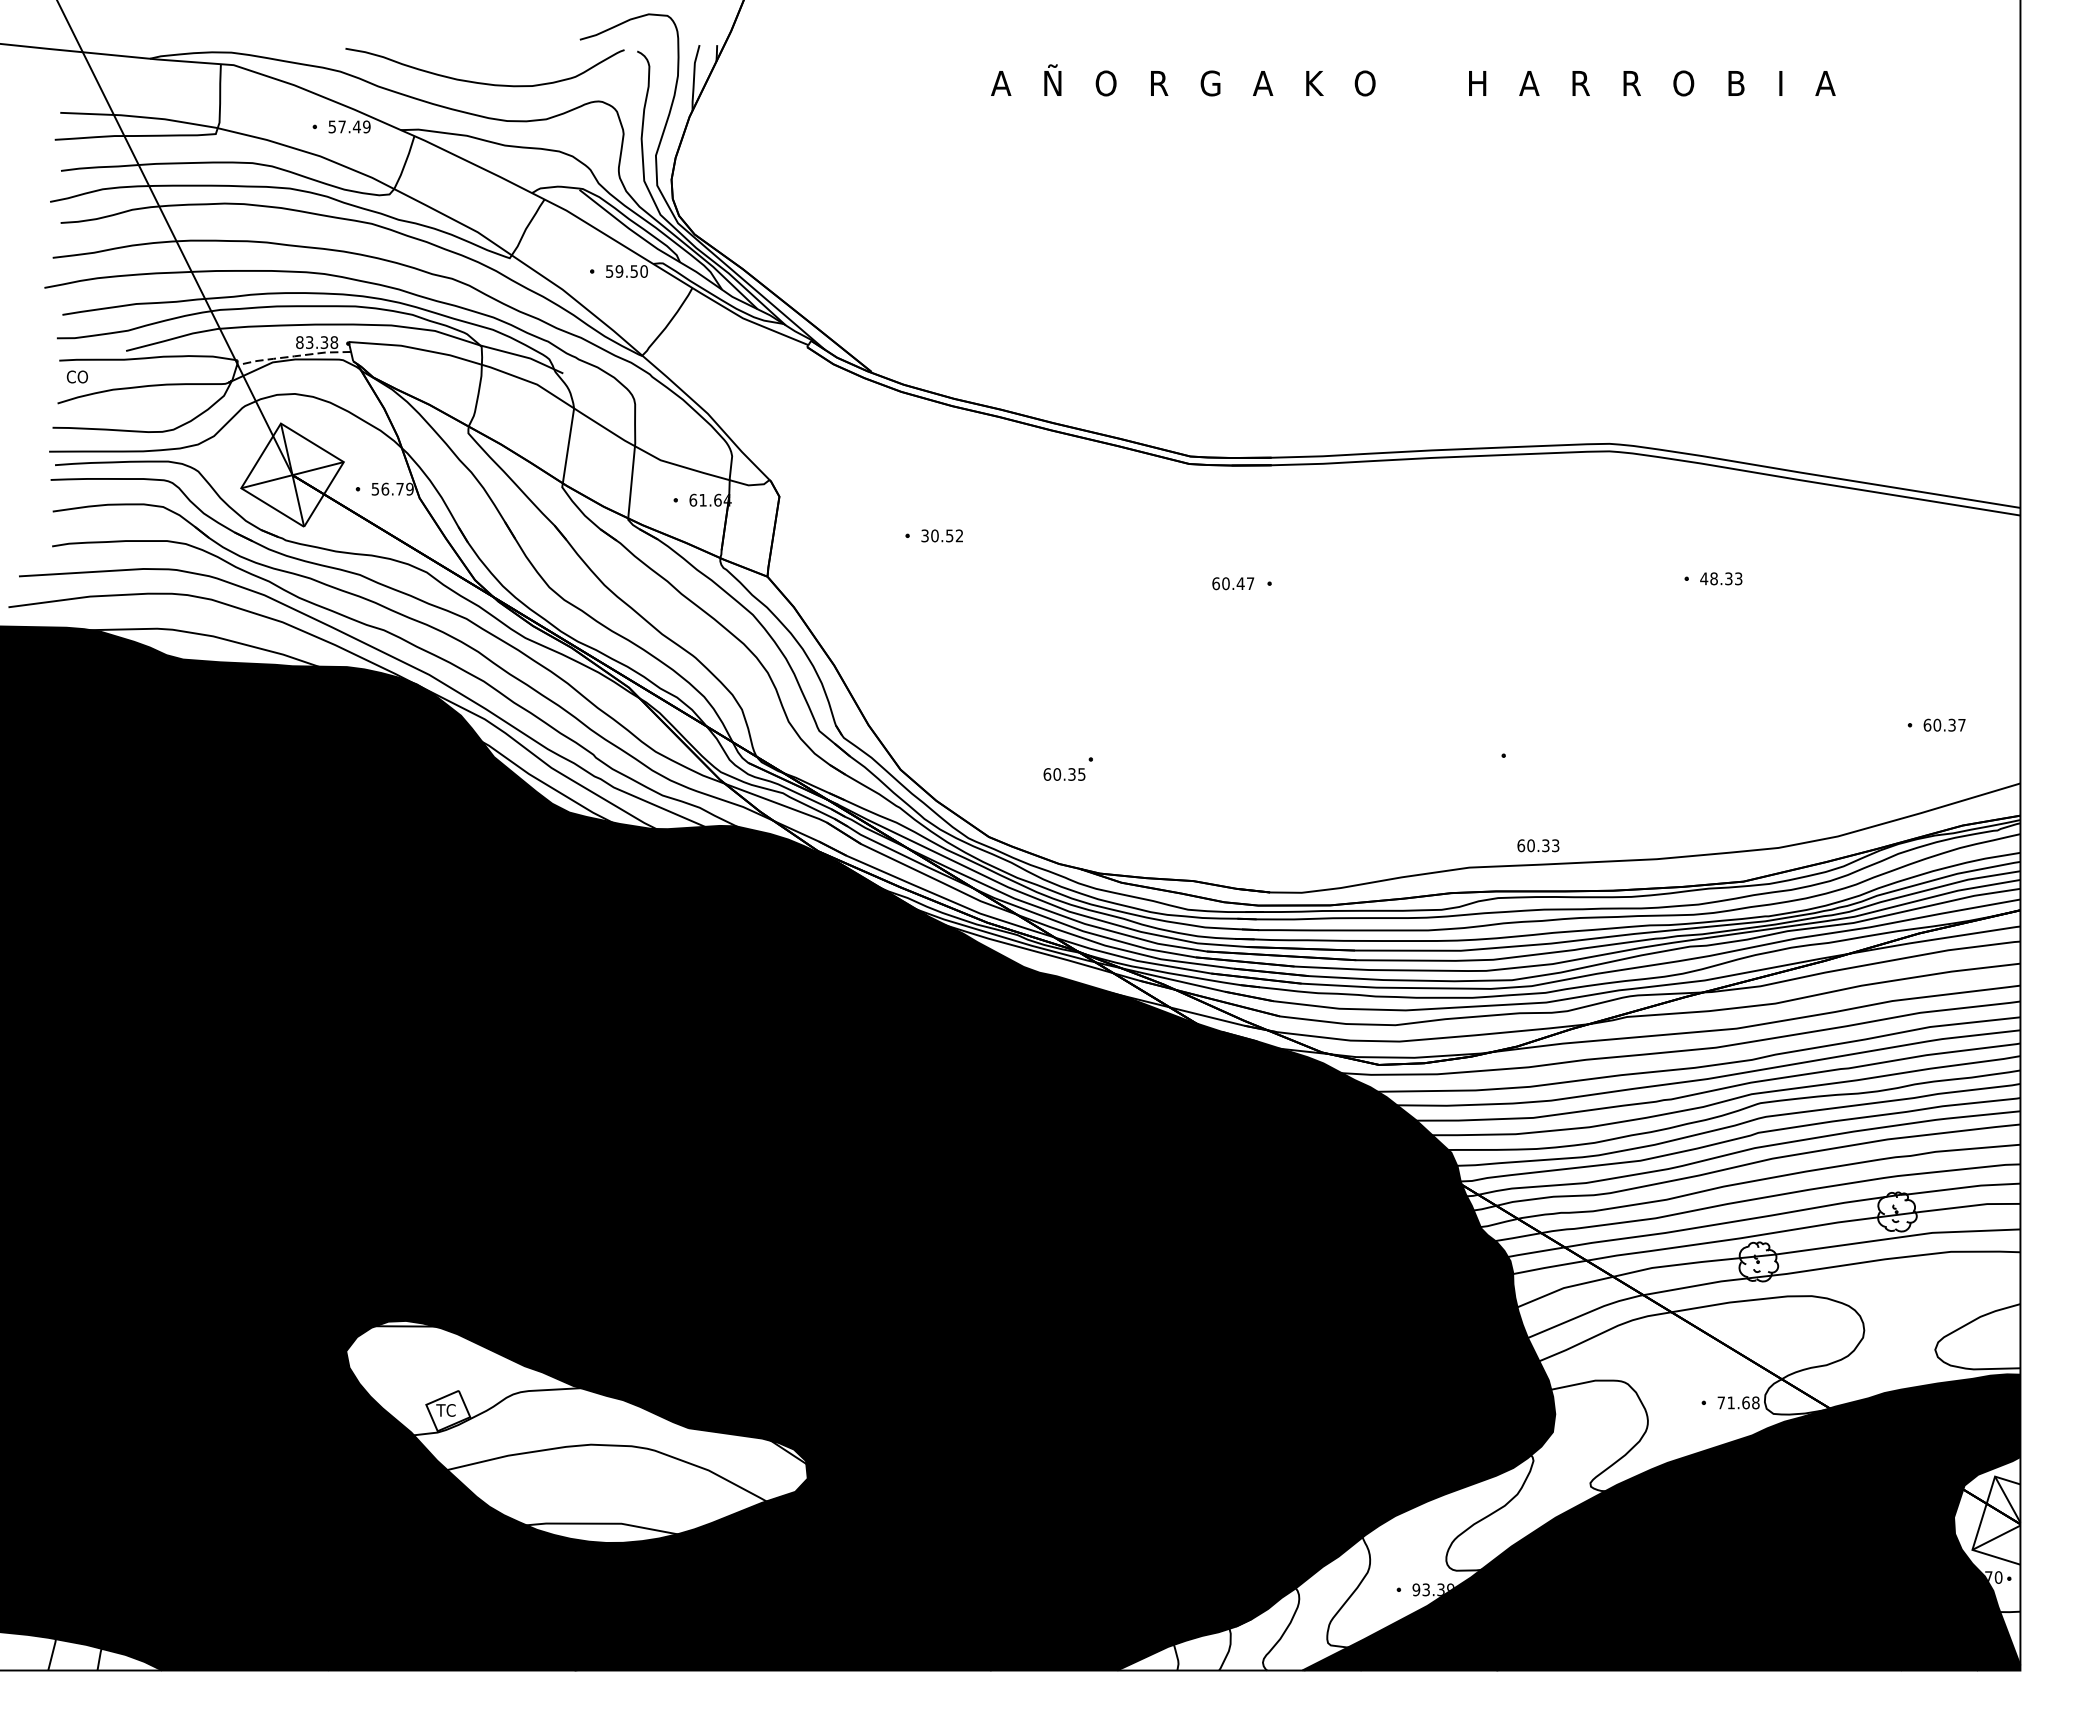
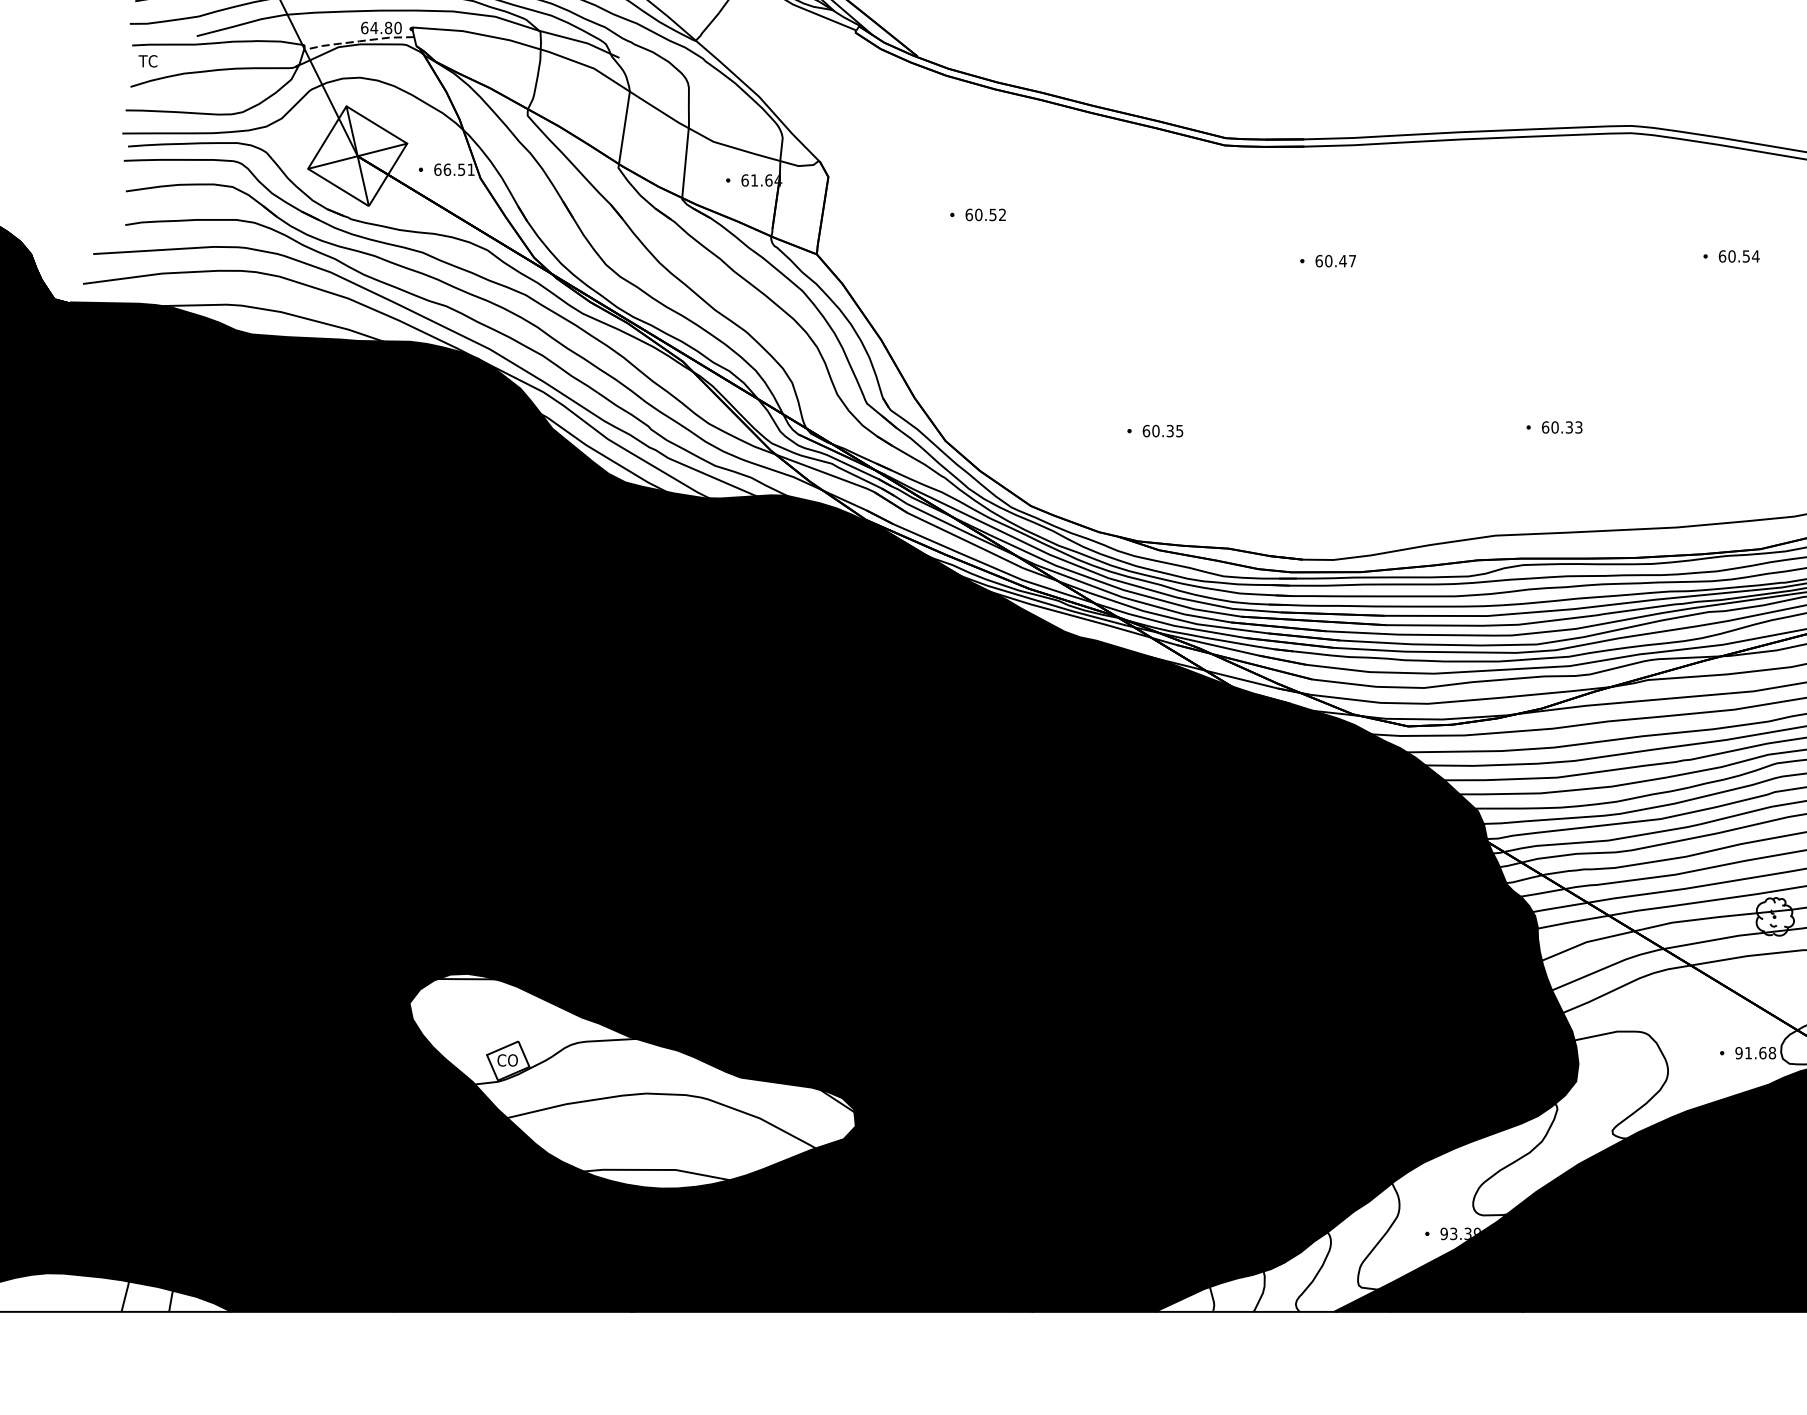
text: (317, 342) -> (381, 27), 83.38 -> 64.80
text: (76, 376) -> (148, 60), CO -> TC
text: (392, 488) -> (454, 169), 56.79 -> 66.51
text: (924, 535) -> (968, 214), 30.52 -> 60.52
text: (1721, 578) -> (1739, 256), 48.33 -> 60.54
text: (1233, 583) -> (1336, 260), moved
text: (1064, 774) -> (1162, 431), moved
text: (1538, 845) -> (1562, 427), moved
text: (1721, 1402) -> (1739, 1052), 71.68 -> 91.68
text: (447, 1410) -> (507, 1060), TC -> CO

